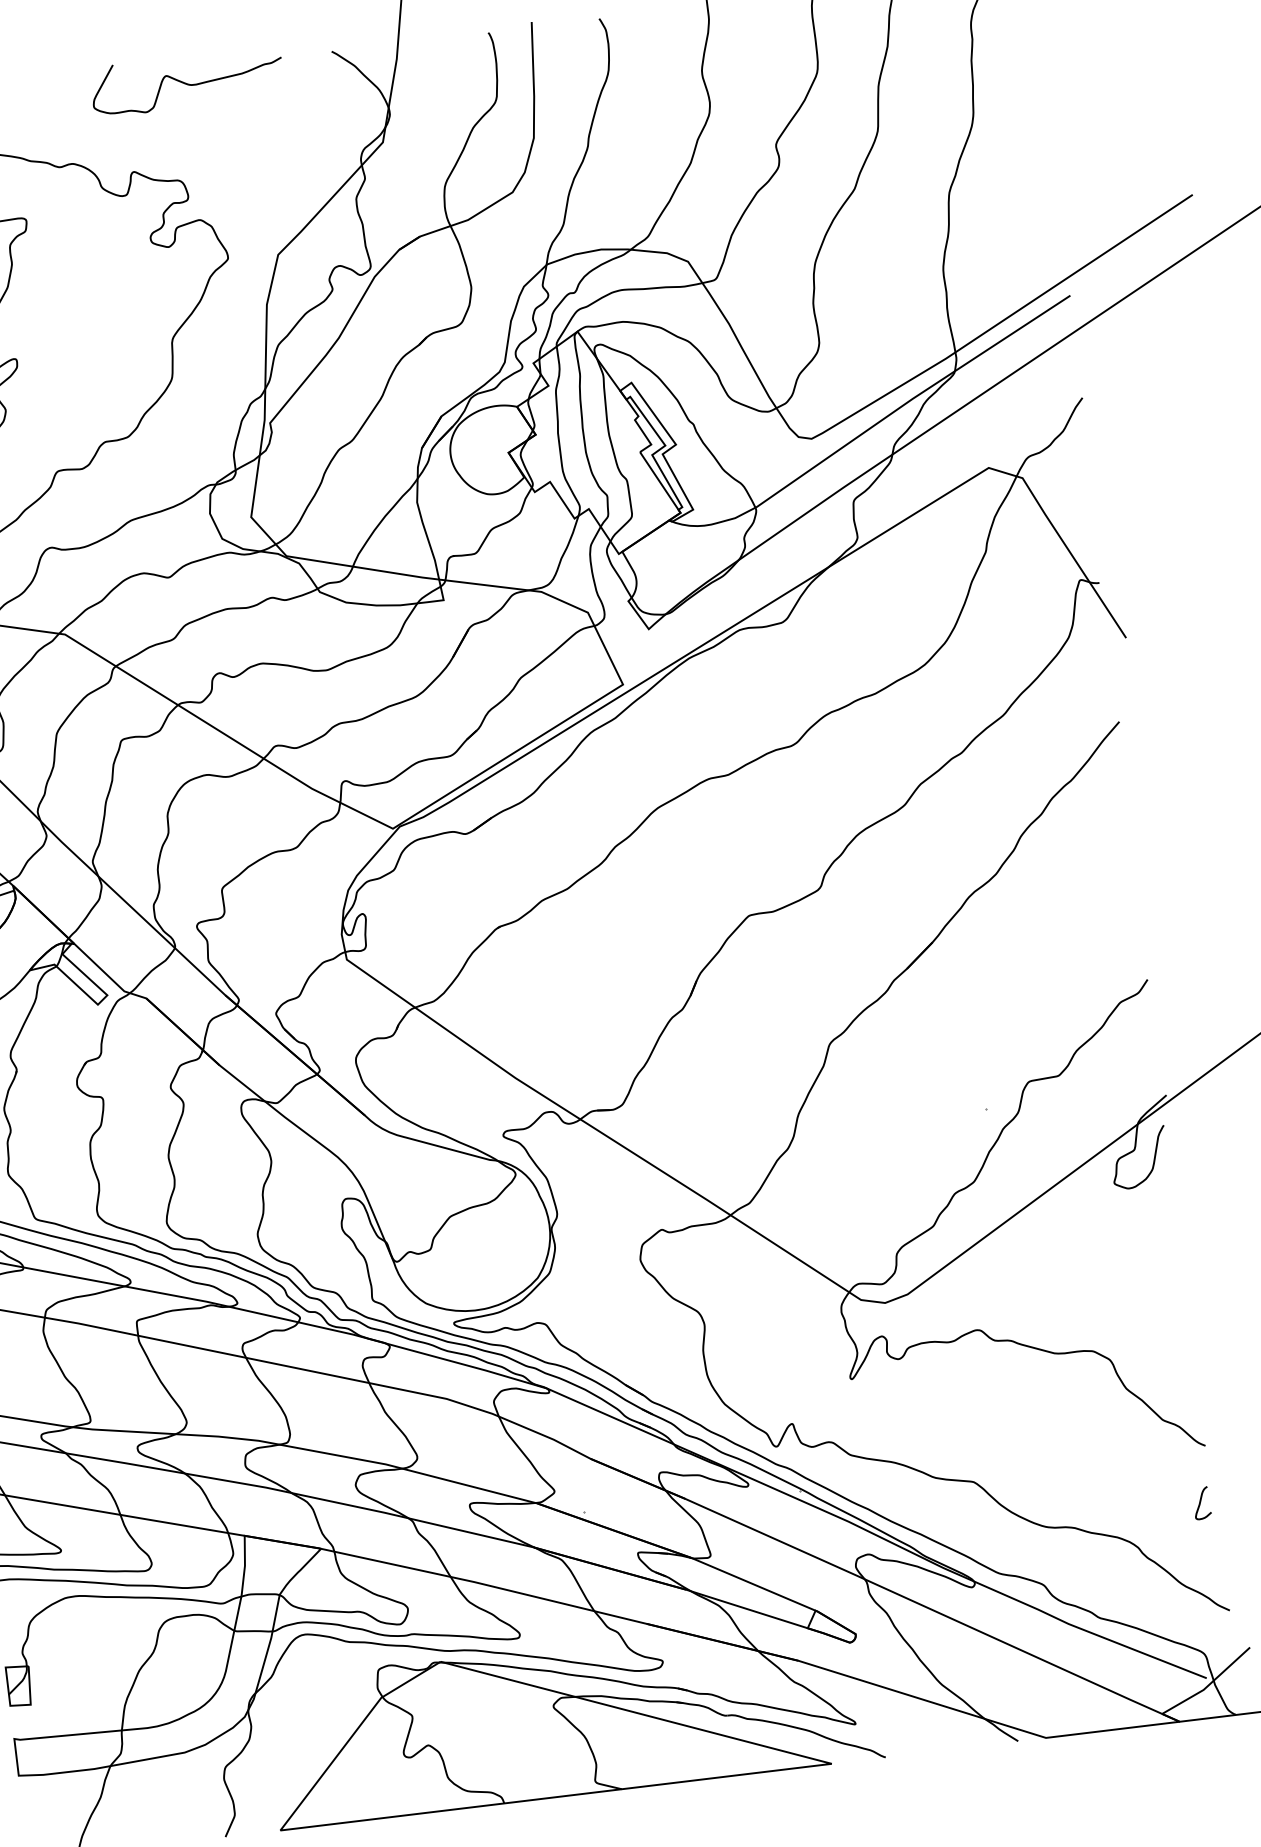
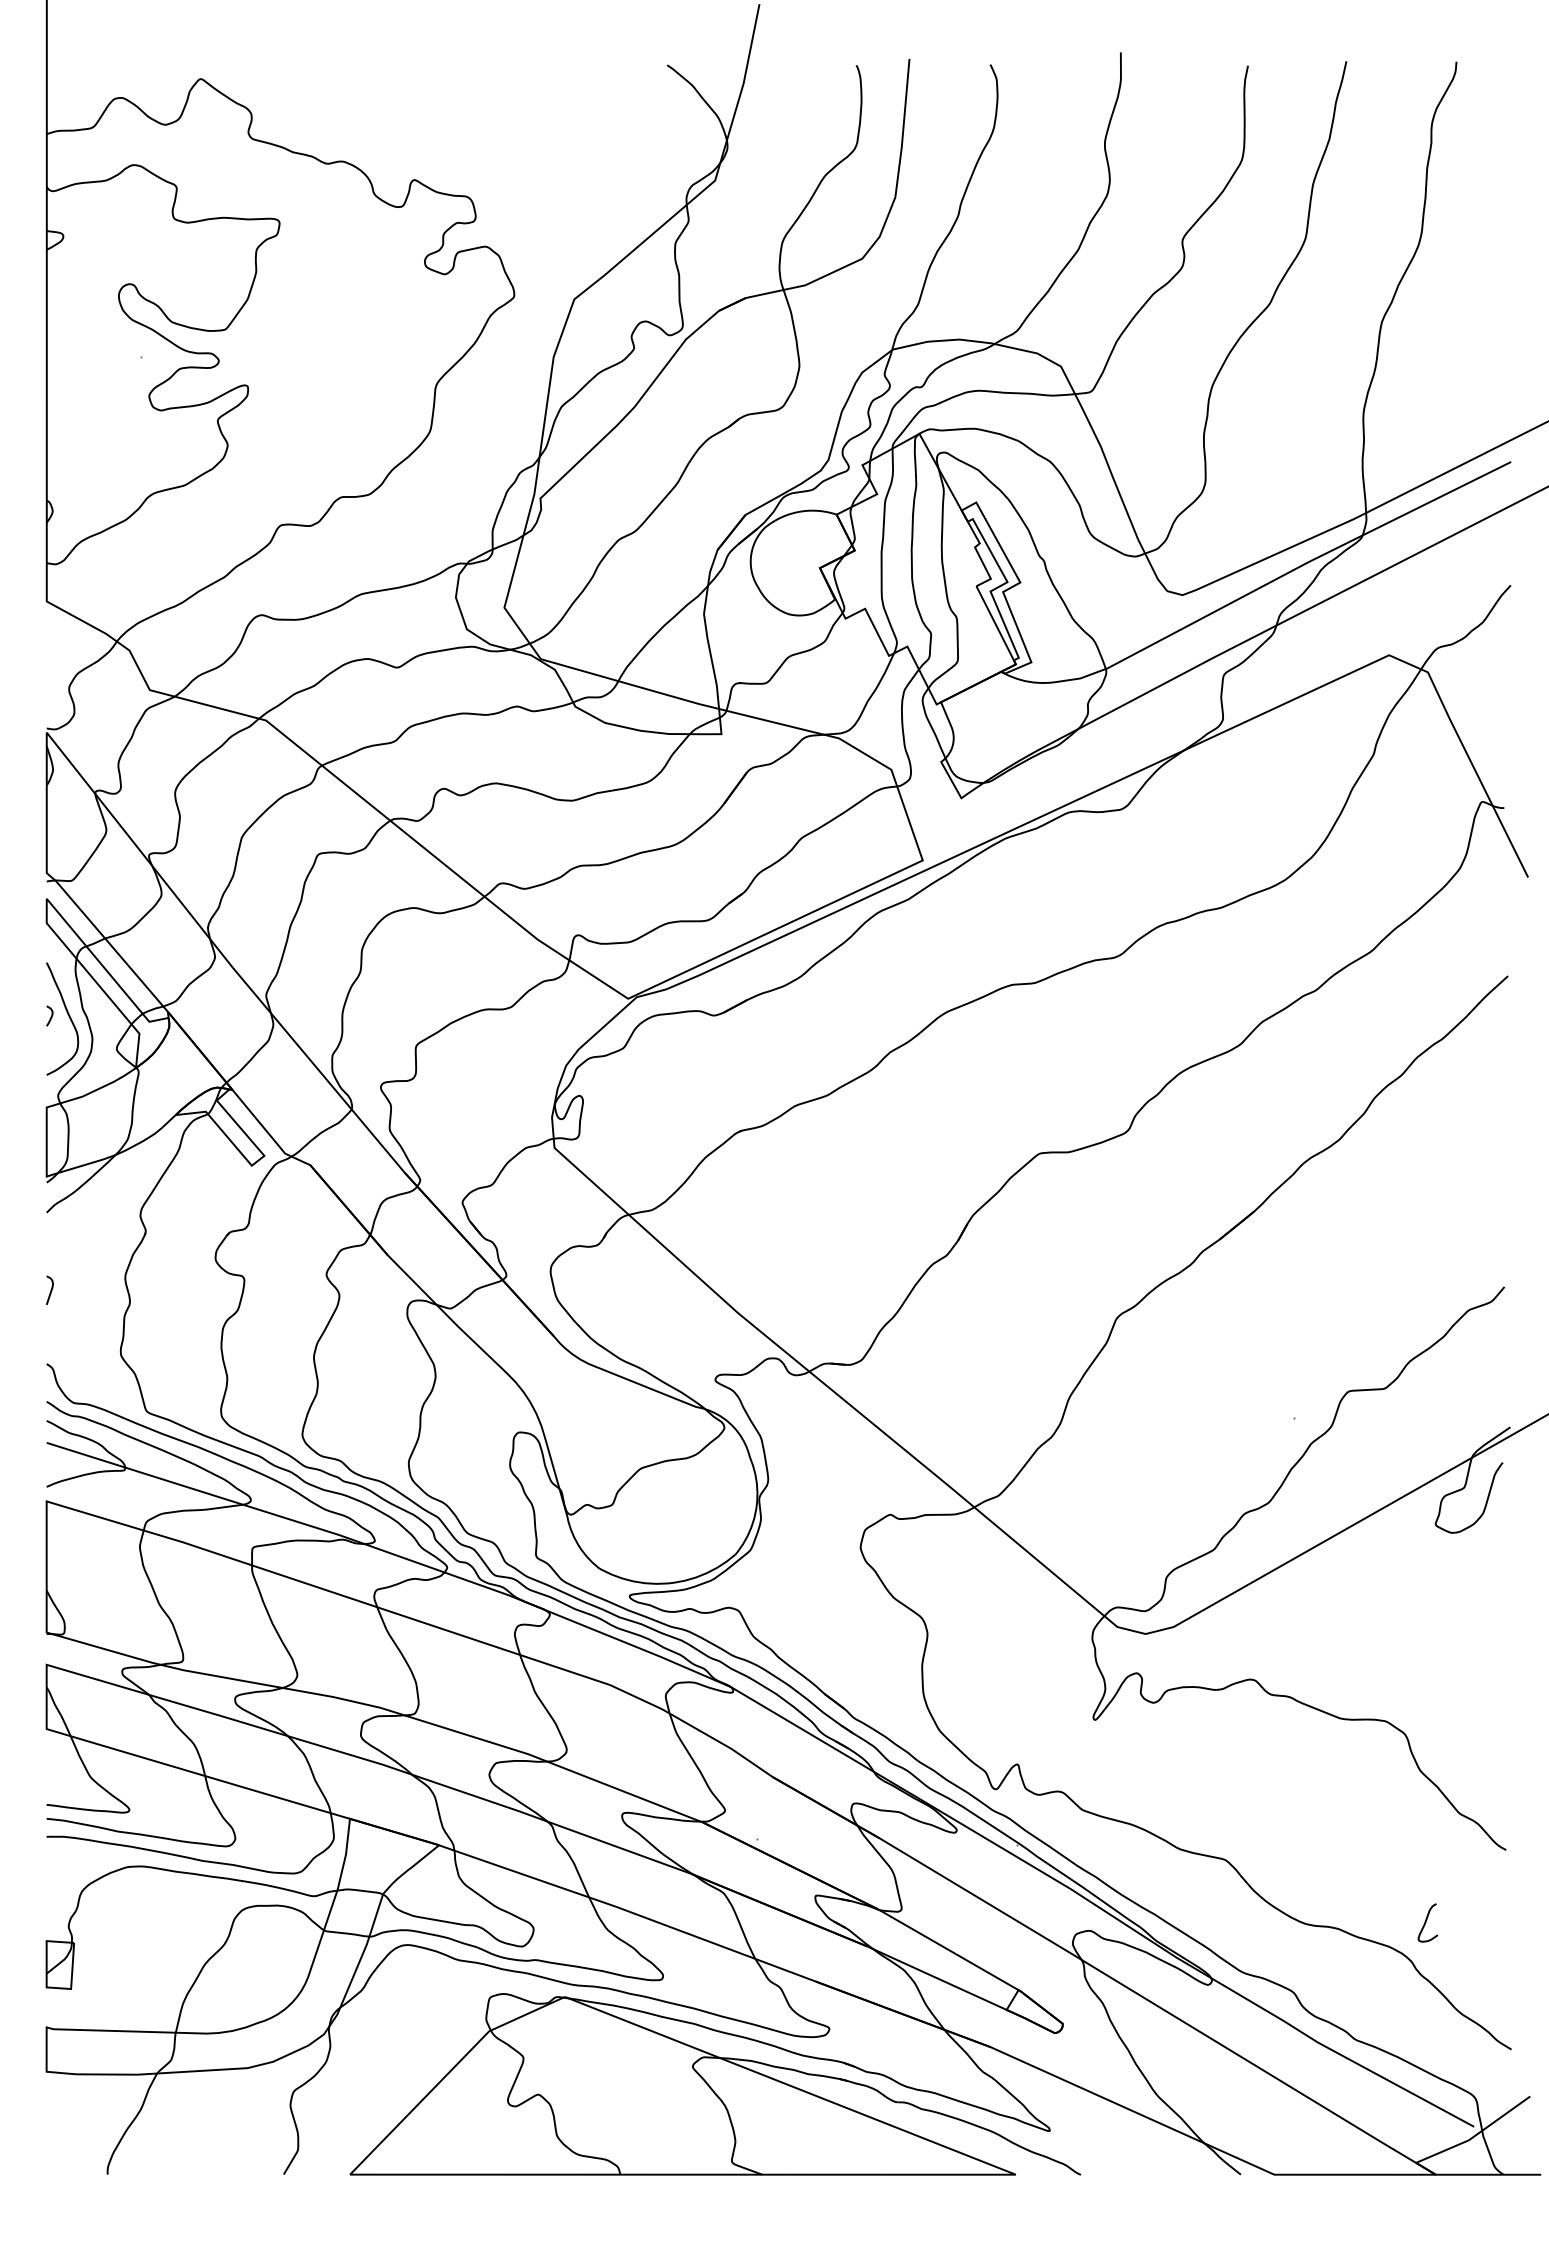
curve: (186, 82) -> (489, 81), removed
curve: (1200, 1503) -> (1426, 1922), moved

